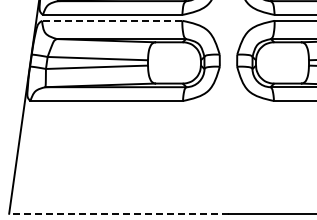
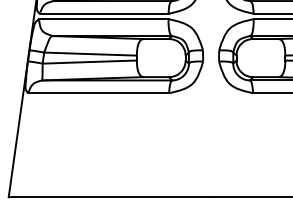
line: (111, 20) -> (103, 18), dashed -> solid
line: (118, 213) -> (109, 197), dashed -> solid

